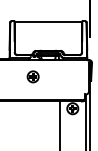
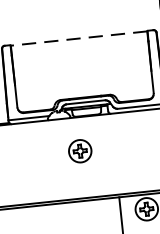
line: (48, 21) -> (79, 38), solid -> dashed
part: (32, 76) -> (78, 150), moved

